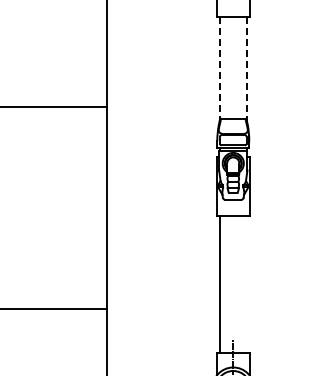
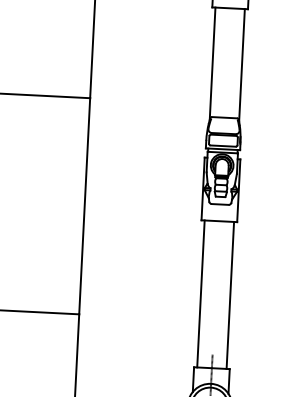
line: (219, 69) -> (212, 64), dashed -> solid
line: (247, 69) -> (242, 65), dashed -> solid
line: (247, 283) -> (230, 294), added

